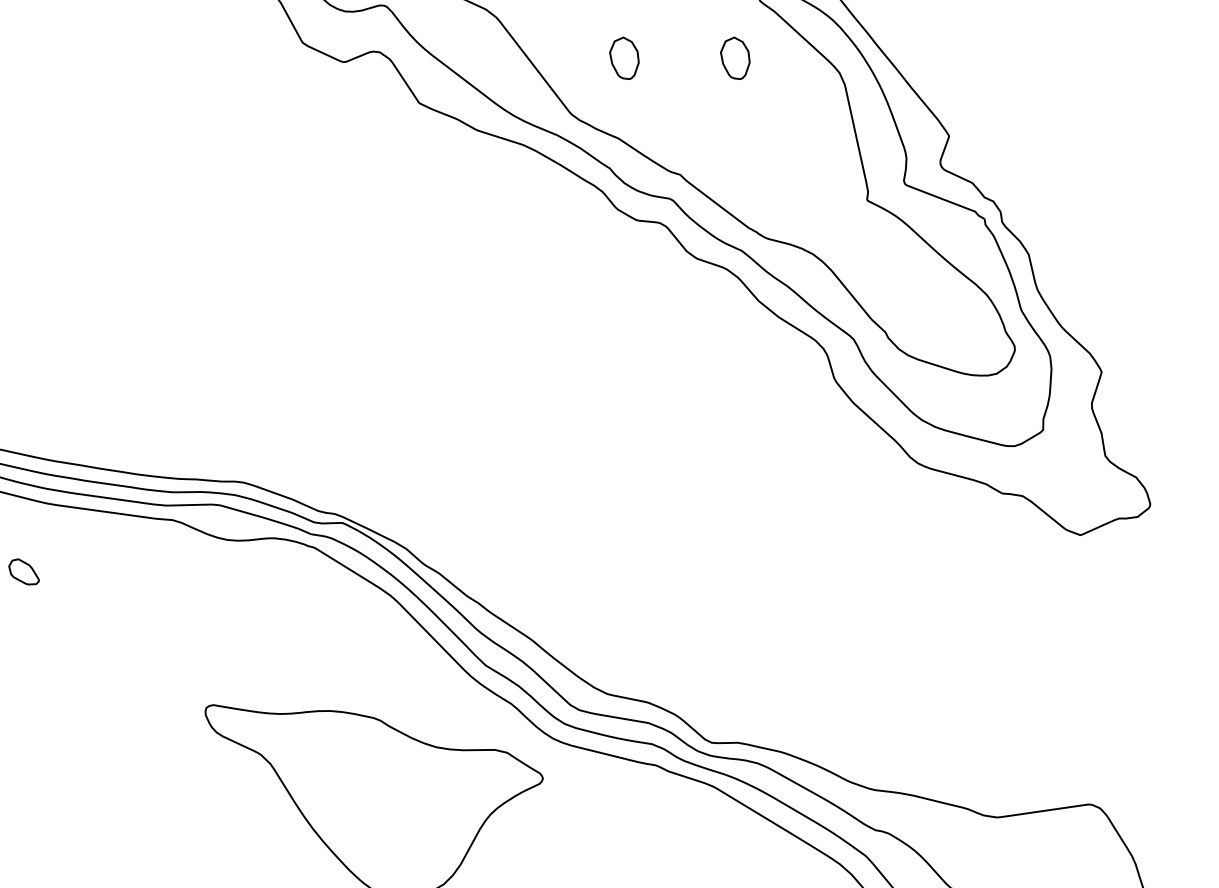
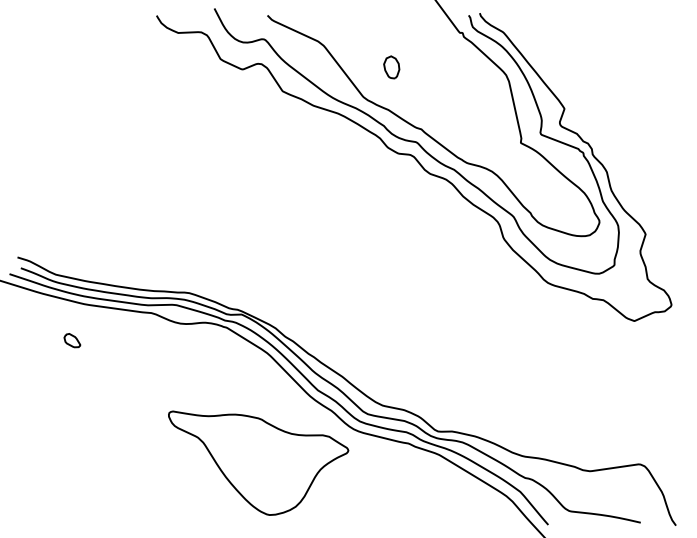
part: (734, 58) -> (450, 67), removed

